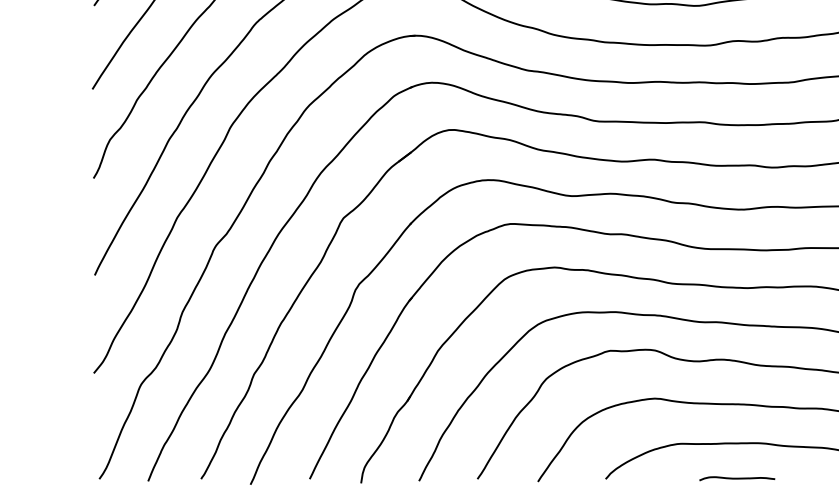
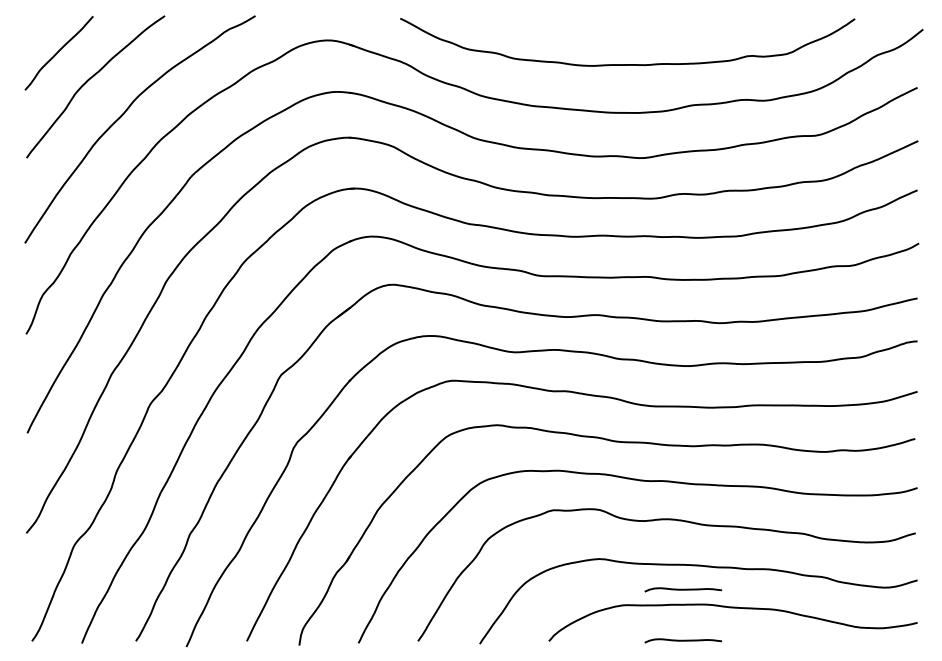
curve: (736, 428) -> (682, 589), added

